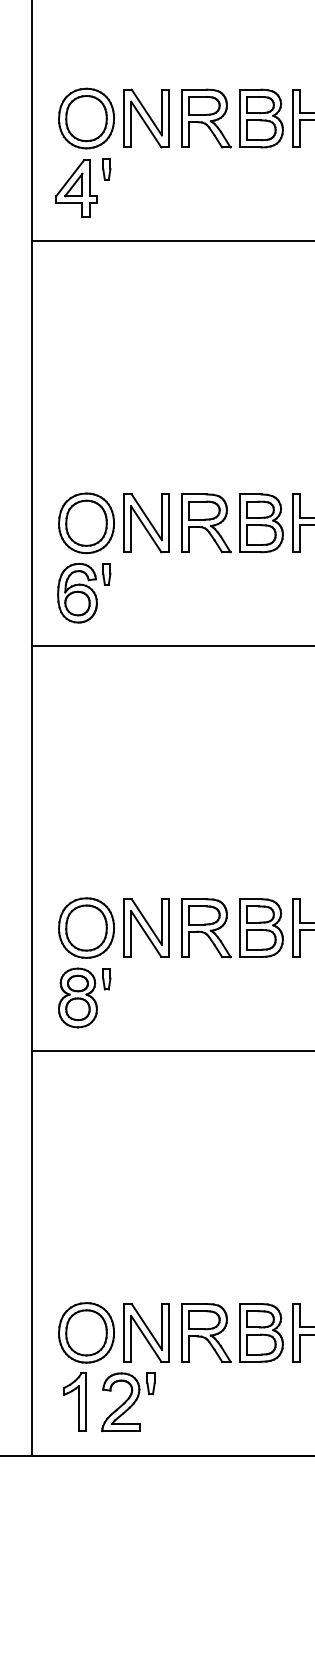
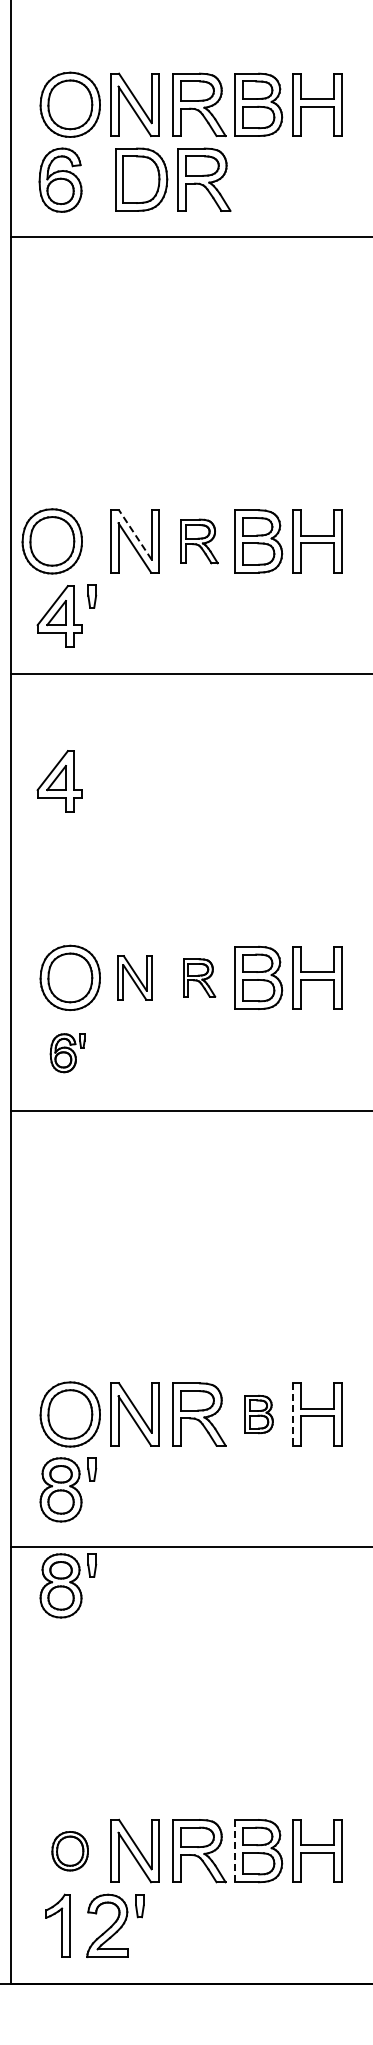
line: (146, 112) -> (135, 534), solid -> dashed
part: (85, 118) -> (51, 541), moved
part: (206, 118) -> (199, 541), size x0.7
part: (76, 341) -> (59, 781), added
part: (146, 522) -> (134, 977), size x0.7
part: (206, 522) -> (199, 977), size x0.6
part: (83, 592) -> (67, 1052), size x0.6
part: (261, 928) -> (258, 1414), size x0.6
line: (292, 929) -> (292, 1415), solid -> dashed
part: (84, 1086) -> (68, 1585), added
part: (85, 1333) -> (69, 1851), size x0.6
line: (239, 1333) -> (235, 1851), solid -> dashed

